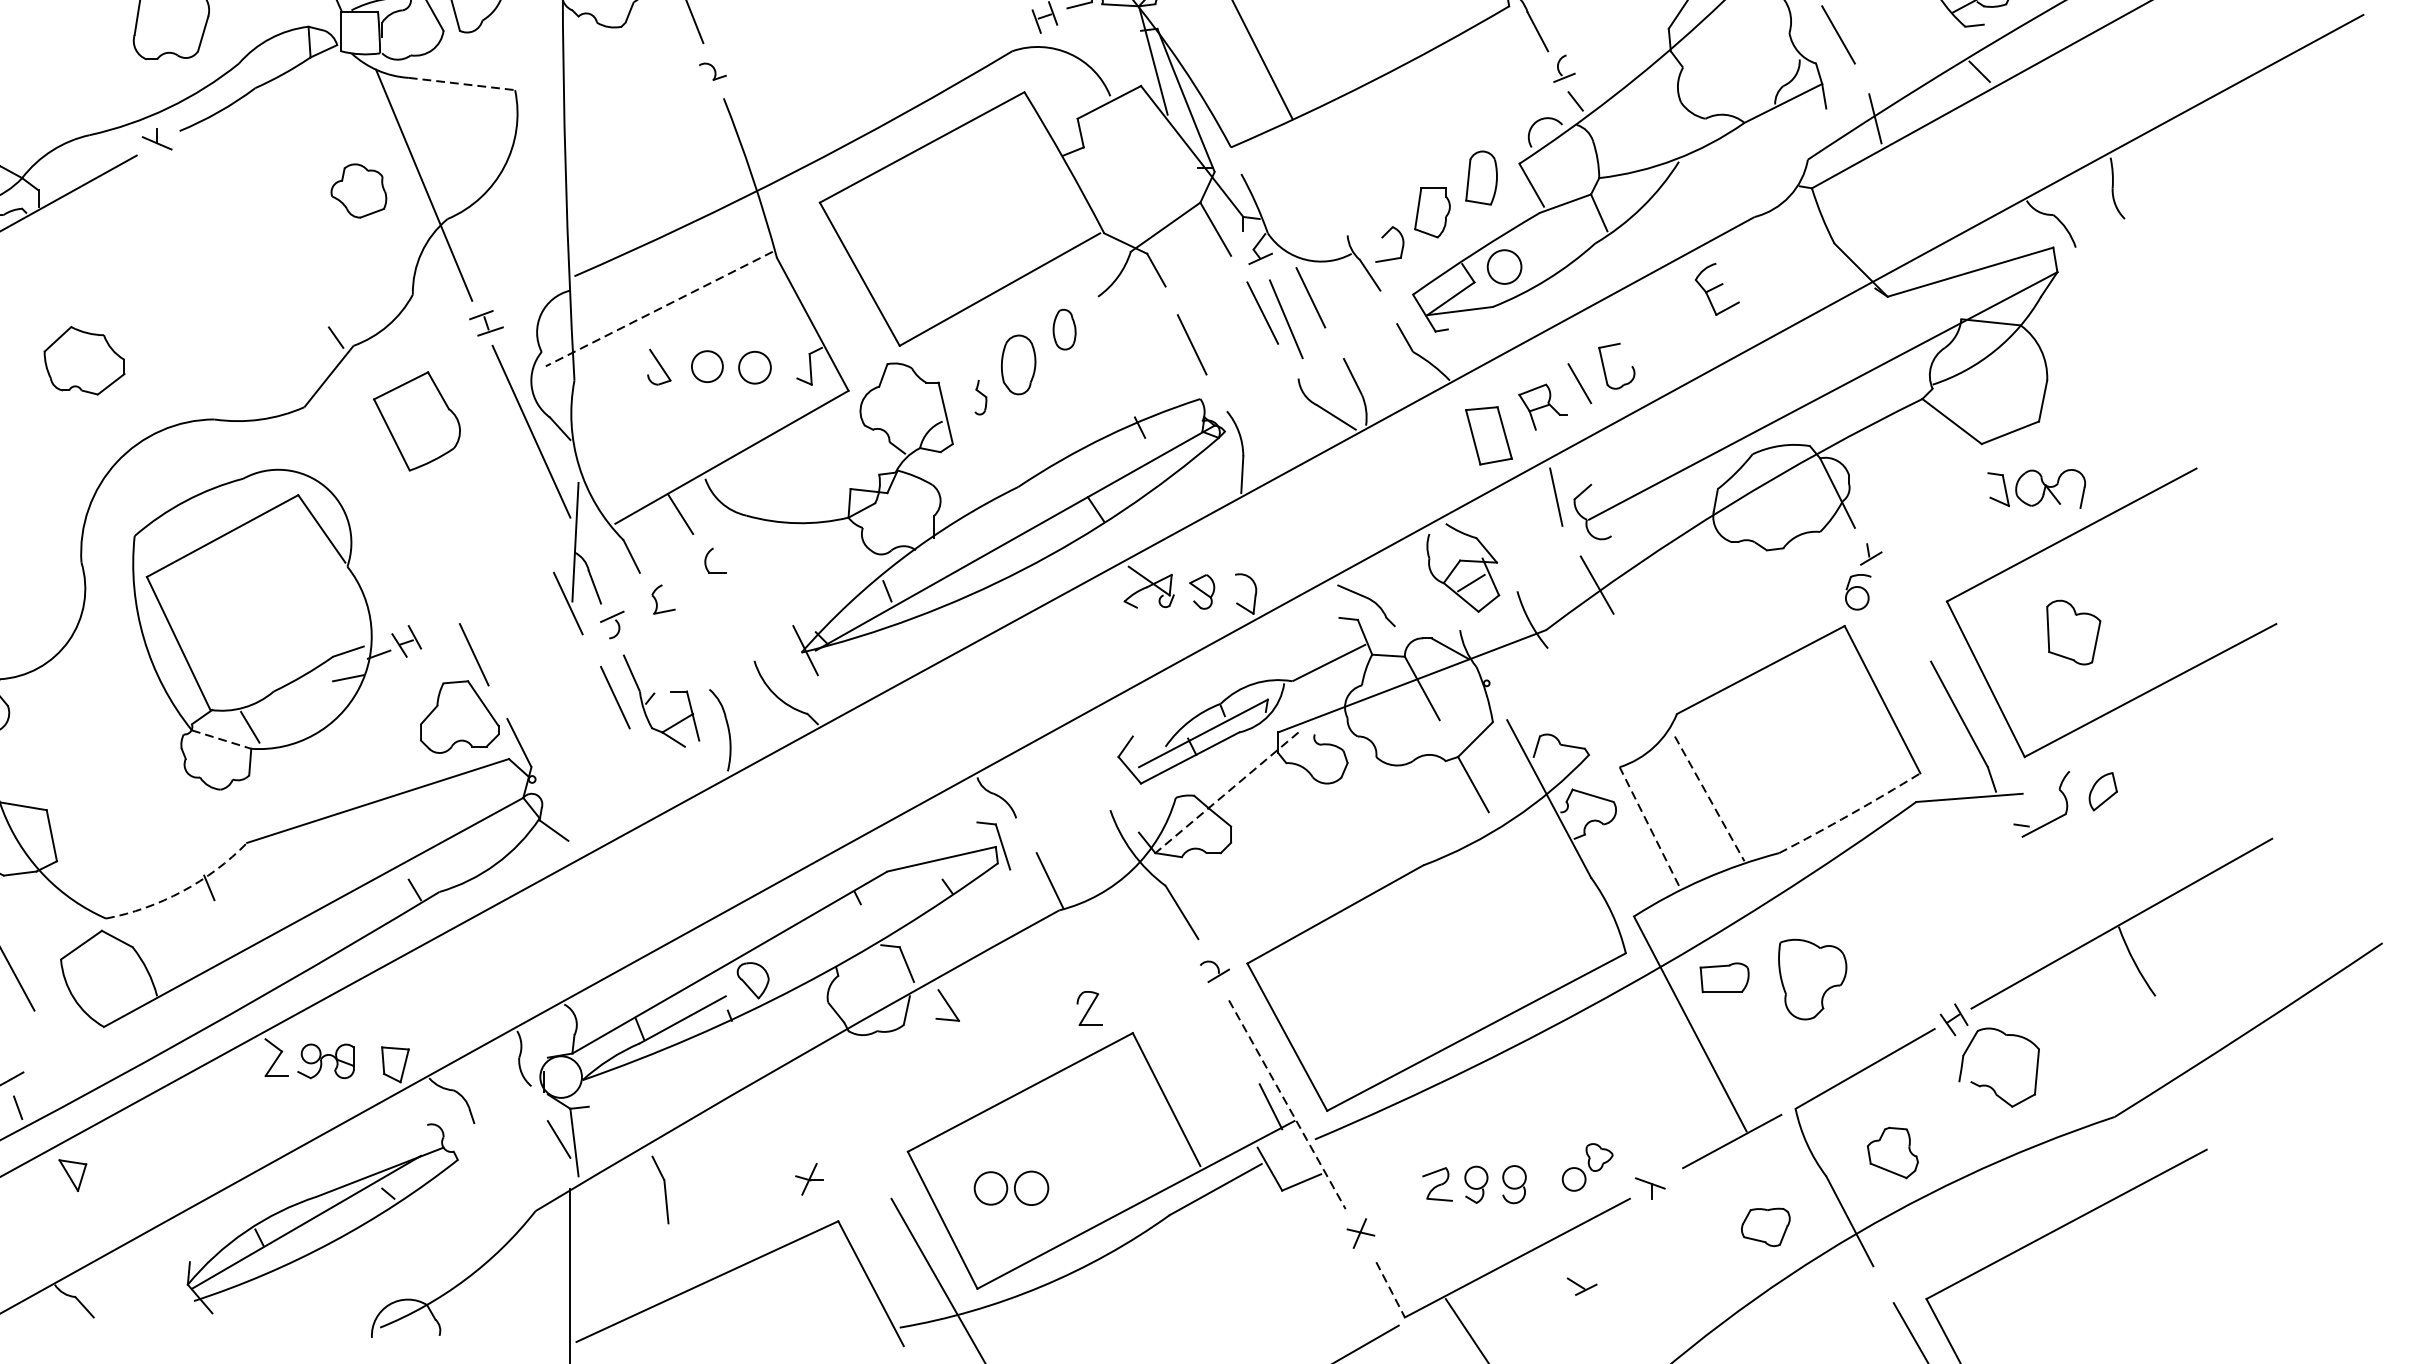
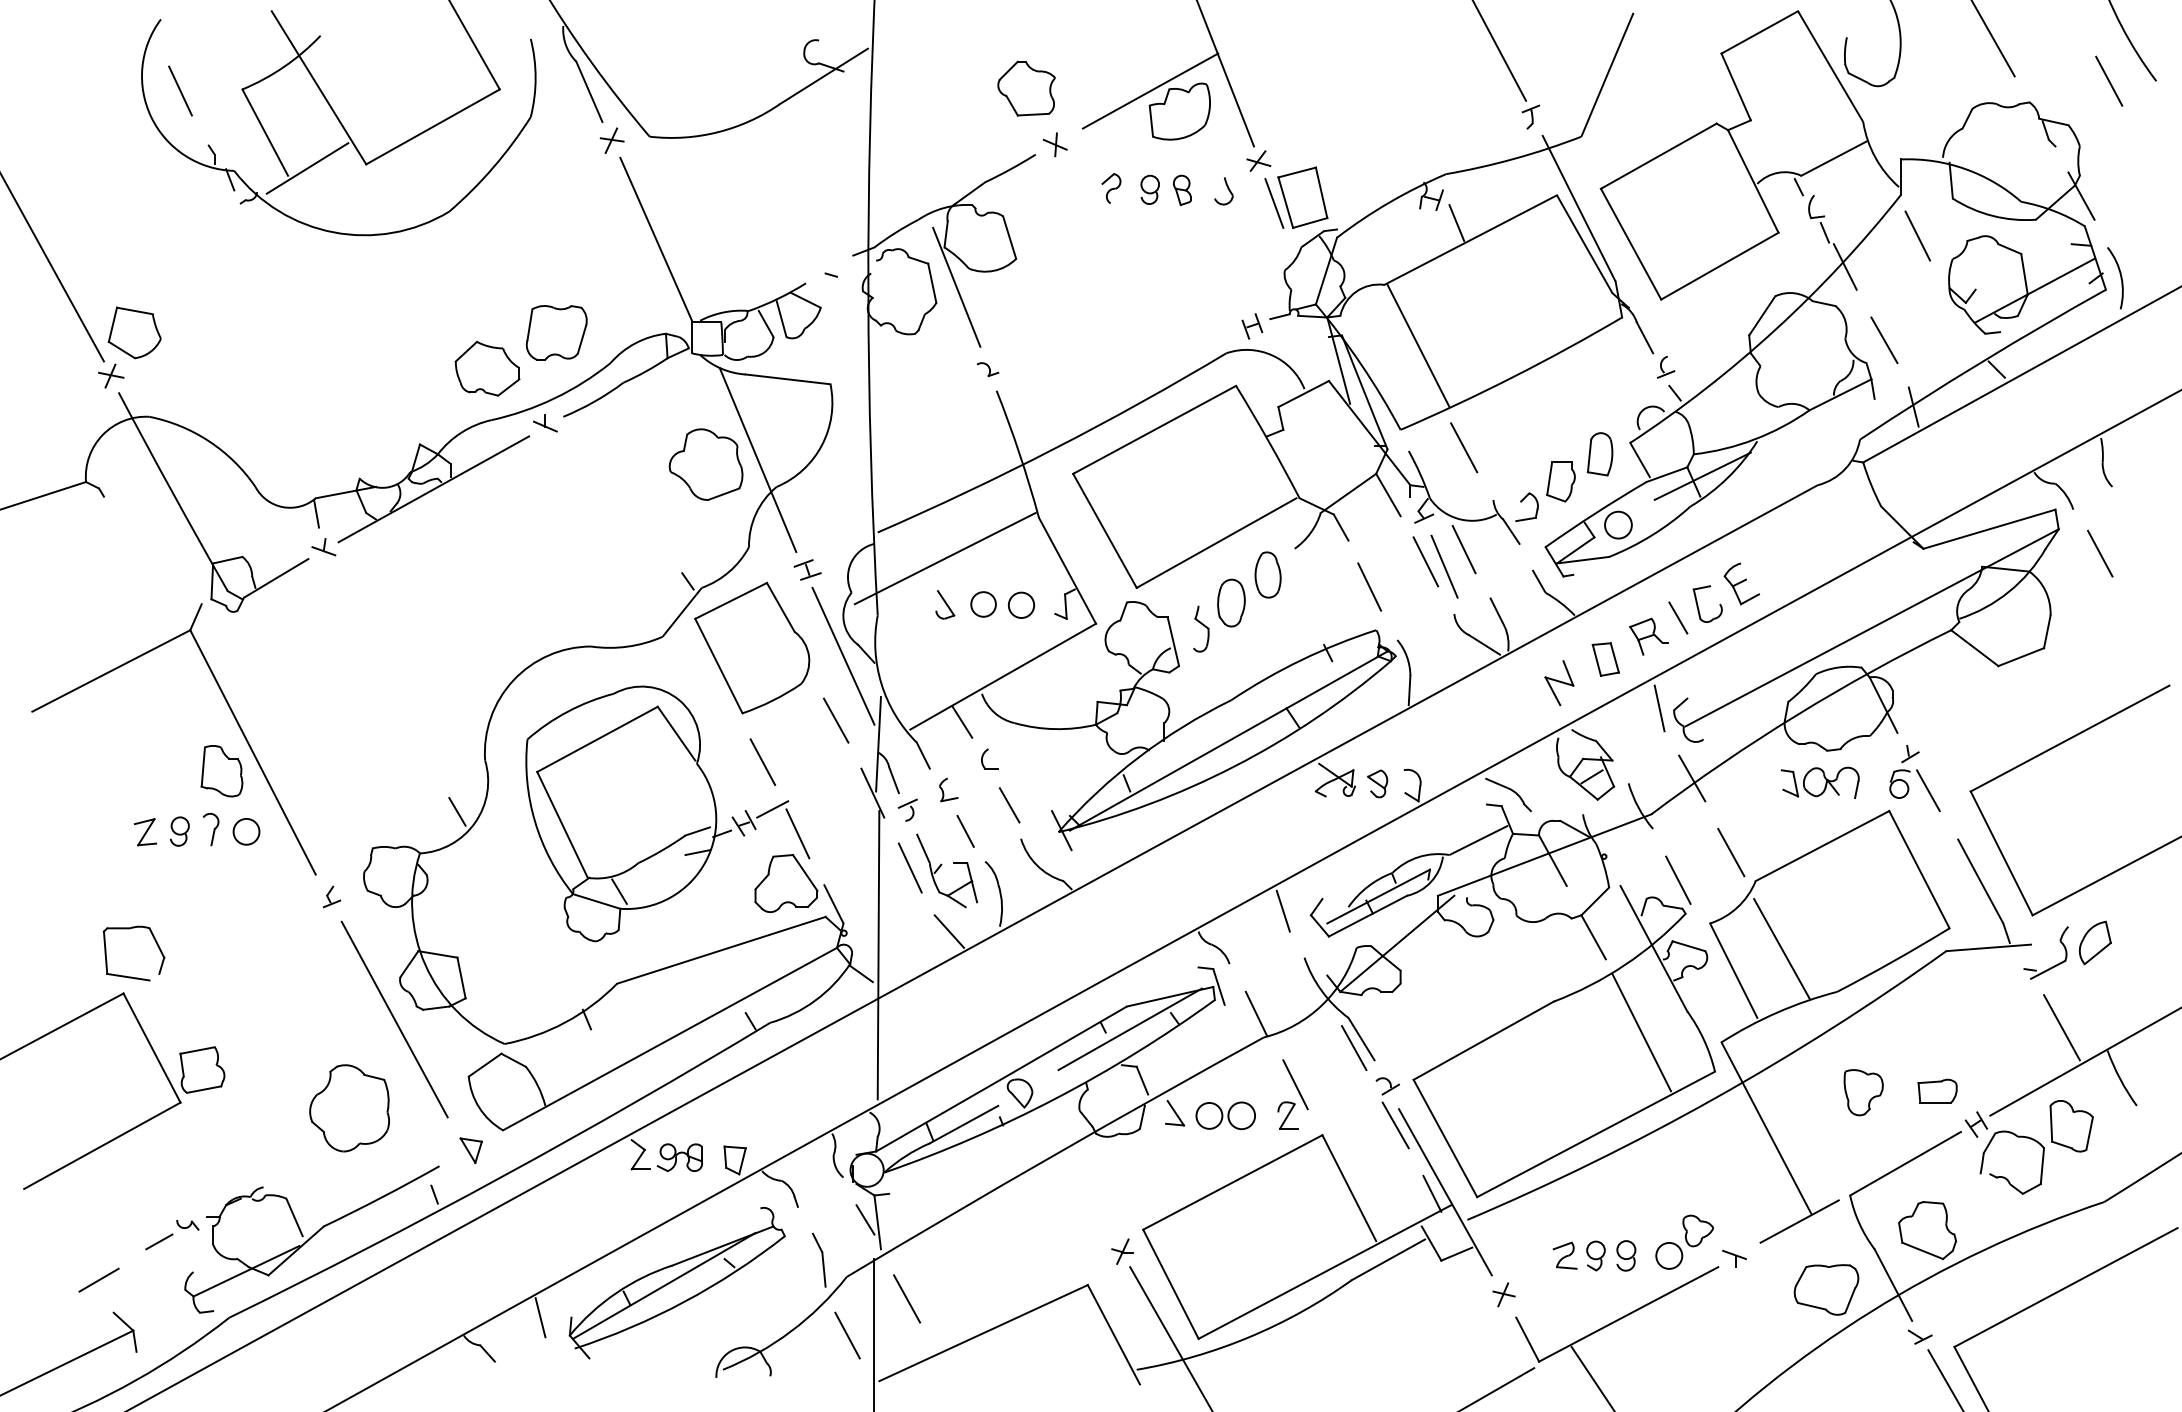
line: (462, 84) -> (788, 379), dashed -> solid
line: (1311, 169) -> (1464, 447), added
part: (358, 190) -> (705, 464), size x1.67
line: (1610, 204) -> (1702, 475), added
part: (1716, 288) -> (1741, 583), moved
line: (2109, 302) -> (2100, 553), added
line: (658, 308) -> (944, 558), dashed -> solid
part: (1063, 329) -> (1267, 574), size x1.43
part: (84, 360) -> (487, 368), moved
part: (981, 396) -> (1201, 628), size x1.67
part: (417, 420) -> (752, 647), size x1.67
part: (1488, 435) -> (1605, 659), size x0.71
part: (1430, 465) -> (1559, 683), added
part: (2035, 488) -> (1819, 782), moved
line: (521, 512) -> (835, 720), added
line: (429, 565) -> (762, 762), added
line: (1892, 600) -> (1927, 790), added
line: (739, 619) -> (1009, 805), added
line: (442, 624) -> (772, 809), added
line: (46, 626) -> (457, 811), added
part: (2073, 632) -> (2071, 1126), moved
line: (684, 650) -> (965, 830), added
line: (1646, 678) -> (1731, 852), added
line: (1579, 712) -> (1678, 879), added
line: (221, 739) -> (596, 901), dashed -> solid
line: (1082, 750) -> (1282, 910), added
line: (664, 777) -> (949, 931), added
part: (2102, 791) -> (2094, 942), size x1.43
line: (1227, 792) -> (1397, 943), dashed -> solid
line: (1709, 798) -> (1781, 948), dashed -> solid
line: (575, 807) -> (878, 955), added
arc: (1849, 814) -> (1893, 961), dashed -> solid
line: (1649, 826) -> (1733, 970), dashed -> solid
arc: (182, 891) -> (565, 1022), dashed -> solid
line: (2060, 897) -> (2061, 1027), added
line: (890, 900) -> (1129, 1029), added
line: (1533, 904) -> (1641, 1032), added
line: (1171, 924) -> (1353, 1048), added
line: (1099, 969) -> (1295, 1084), added
part: (1724, 976) -> (1937, 1090), moved
part: (1812, 979) -> (1863, 1092), size x0.71
line: (1224, 1020) -> (1395, 1125), added
line: (1287, 1105) -> (1445, 1192), dashed -> solid
part: (1892, 1152) -> (1927, 1230), size x1.43
part: (1587, 1166) -> (1684, 1241), size x1.43
part: (71, 1175) -> (470, 1150), moved
part: (809, 1179) -> (1122, 1251), moved
part: (1011, 1187) -> (1225, 1115), moved
part: (660, 1189) -> (819, 1259), moved
part: (1765, 1226) -> (1826, 1289), size x1.67
line: (611, 1238) -> (907, 1298), added
line: (151, 1262) -> (540, 1317), added
line: (536, 1284) -> (847, 1335), added
part: (1581, 1285) -> (1919, 1336), moved
line: (1390, 1289) -> (1527, 1339), dashed -> solid

